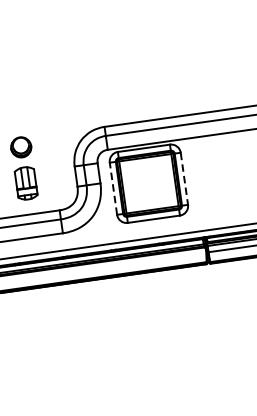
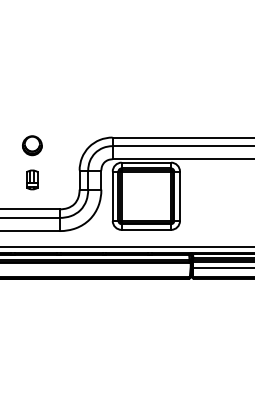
line: (184, 178) -> (180, 196), dashed -> solid
part: (26, 182) -> (32, 179), size x0.62
line: (113, 189) -> (112, 196), dashed -> solid

